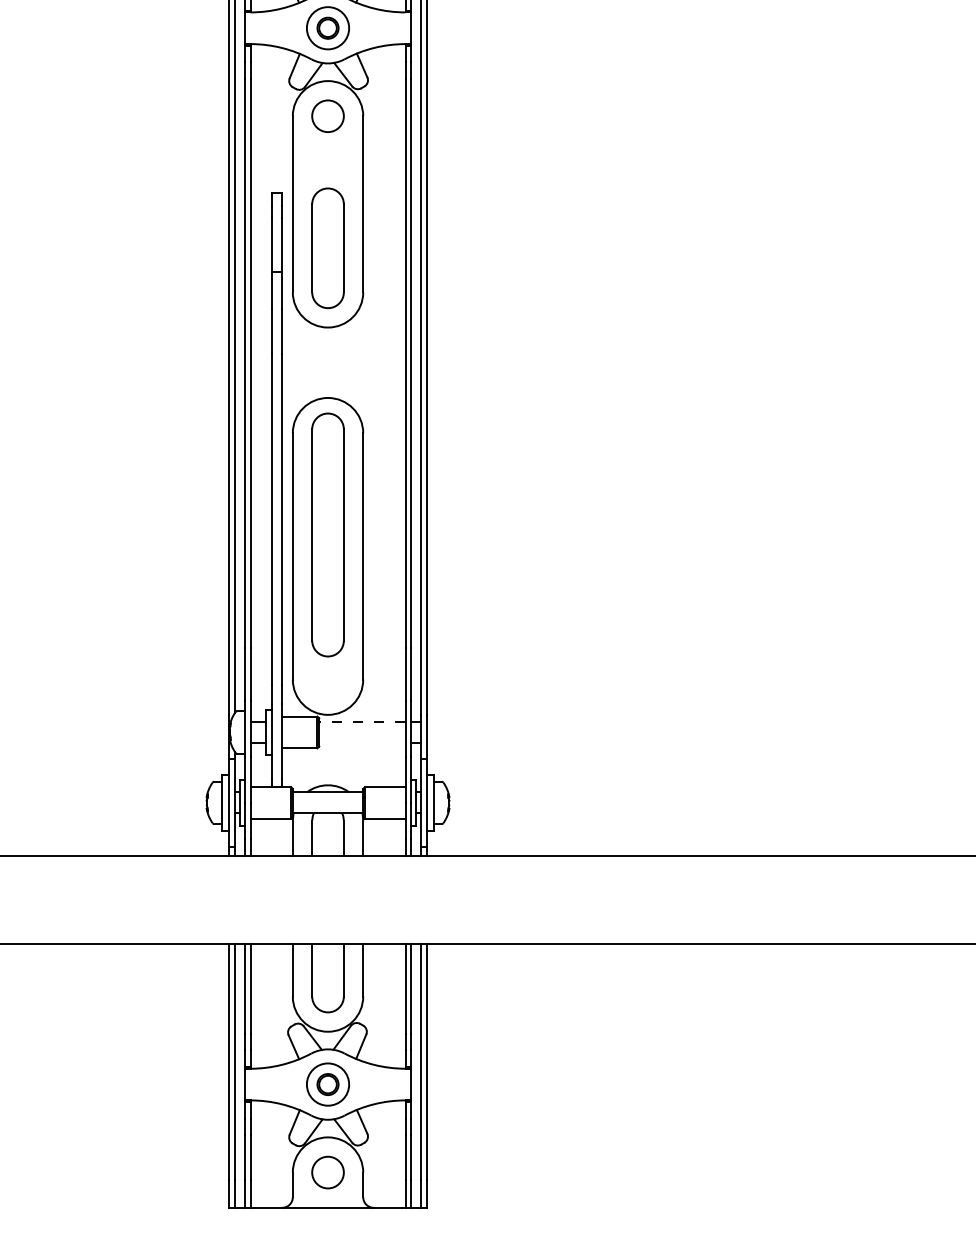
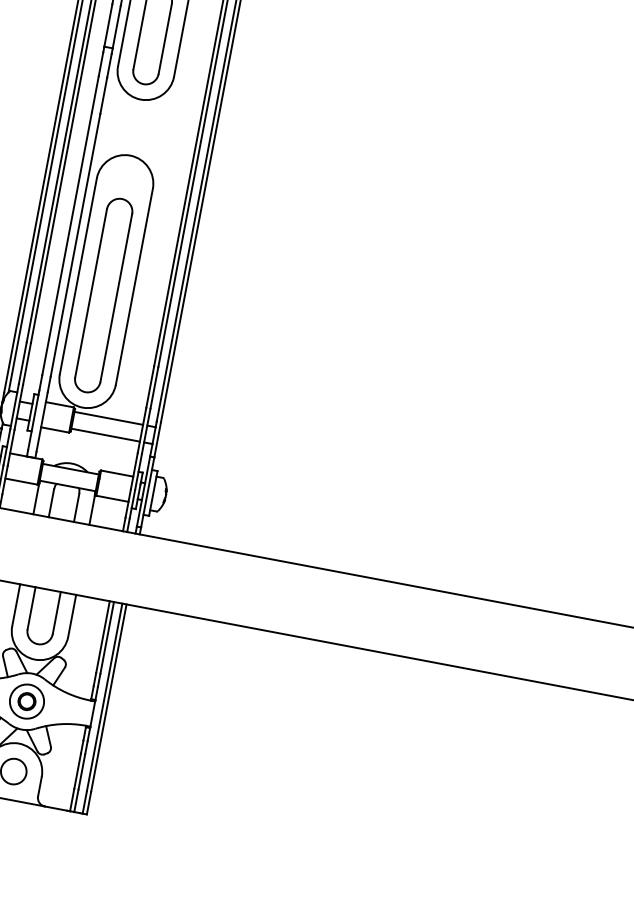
part: (327, 534) -> (103, 295), moved
line: (361, 721) -> (108, 417), dashed -> solid
line: (362, 743) -> (105, 435), added

